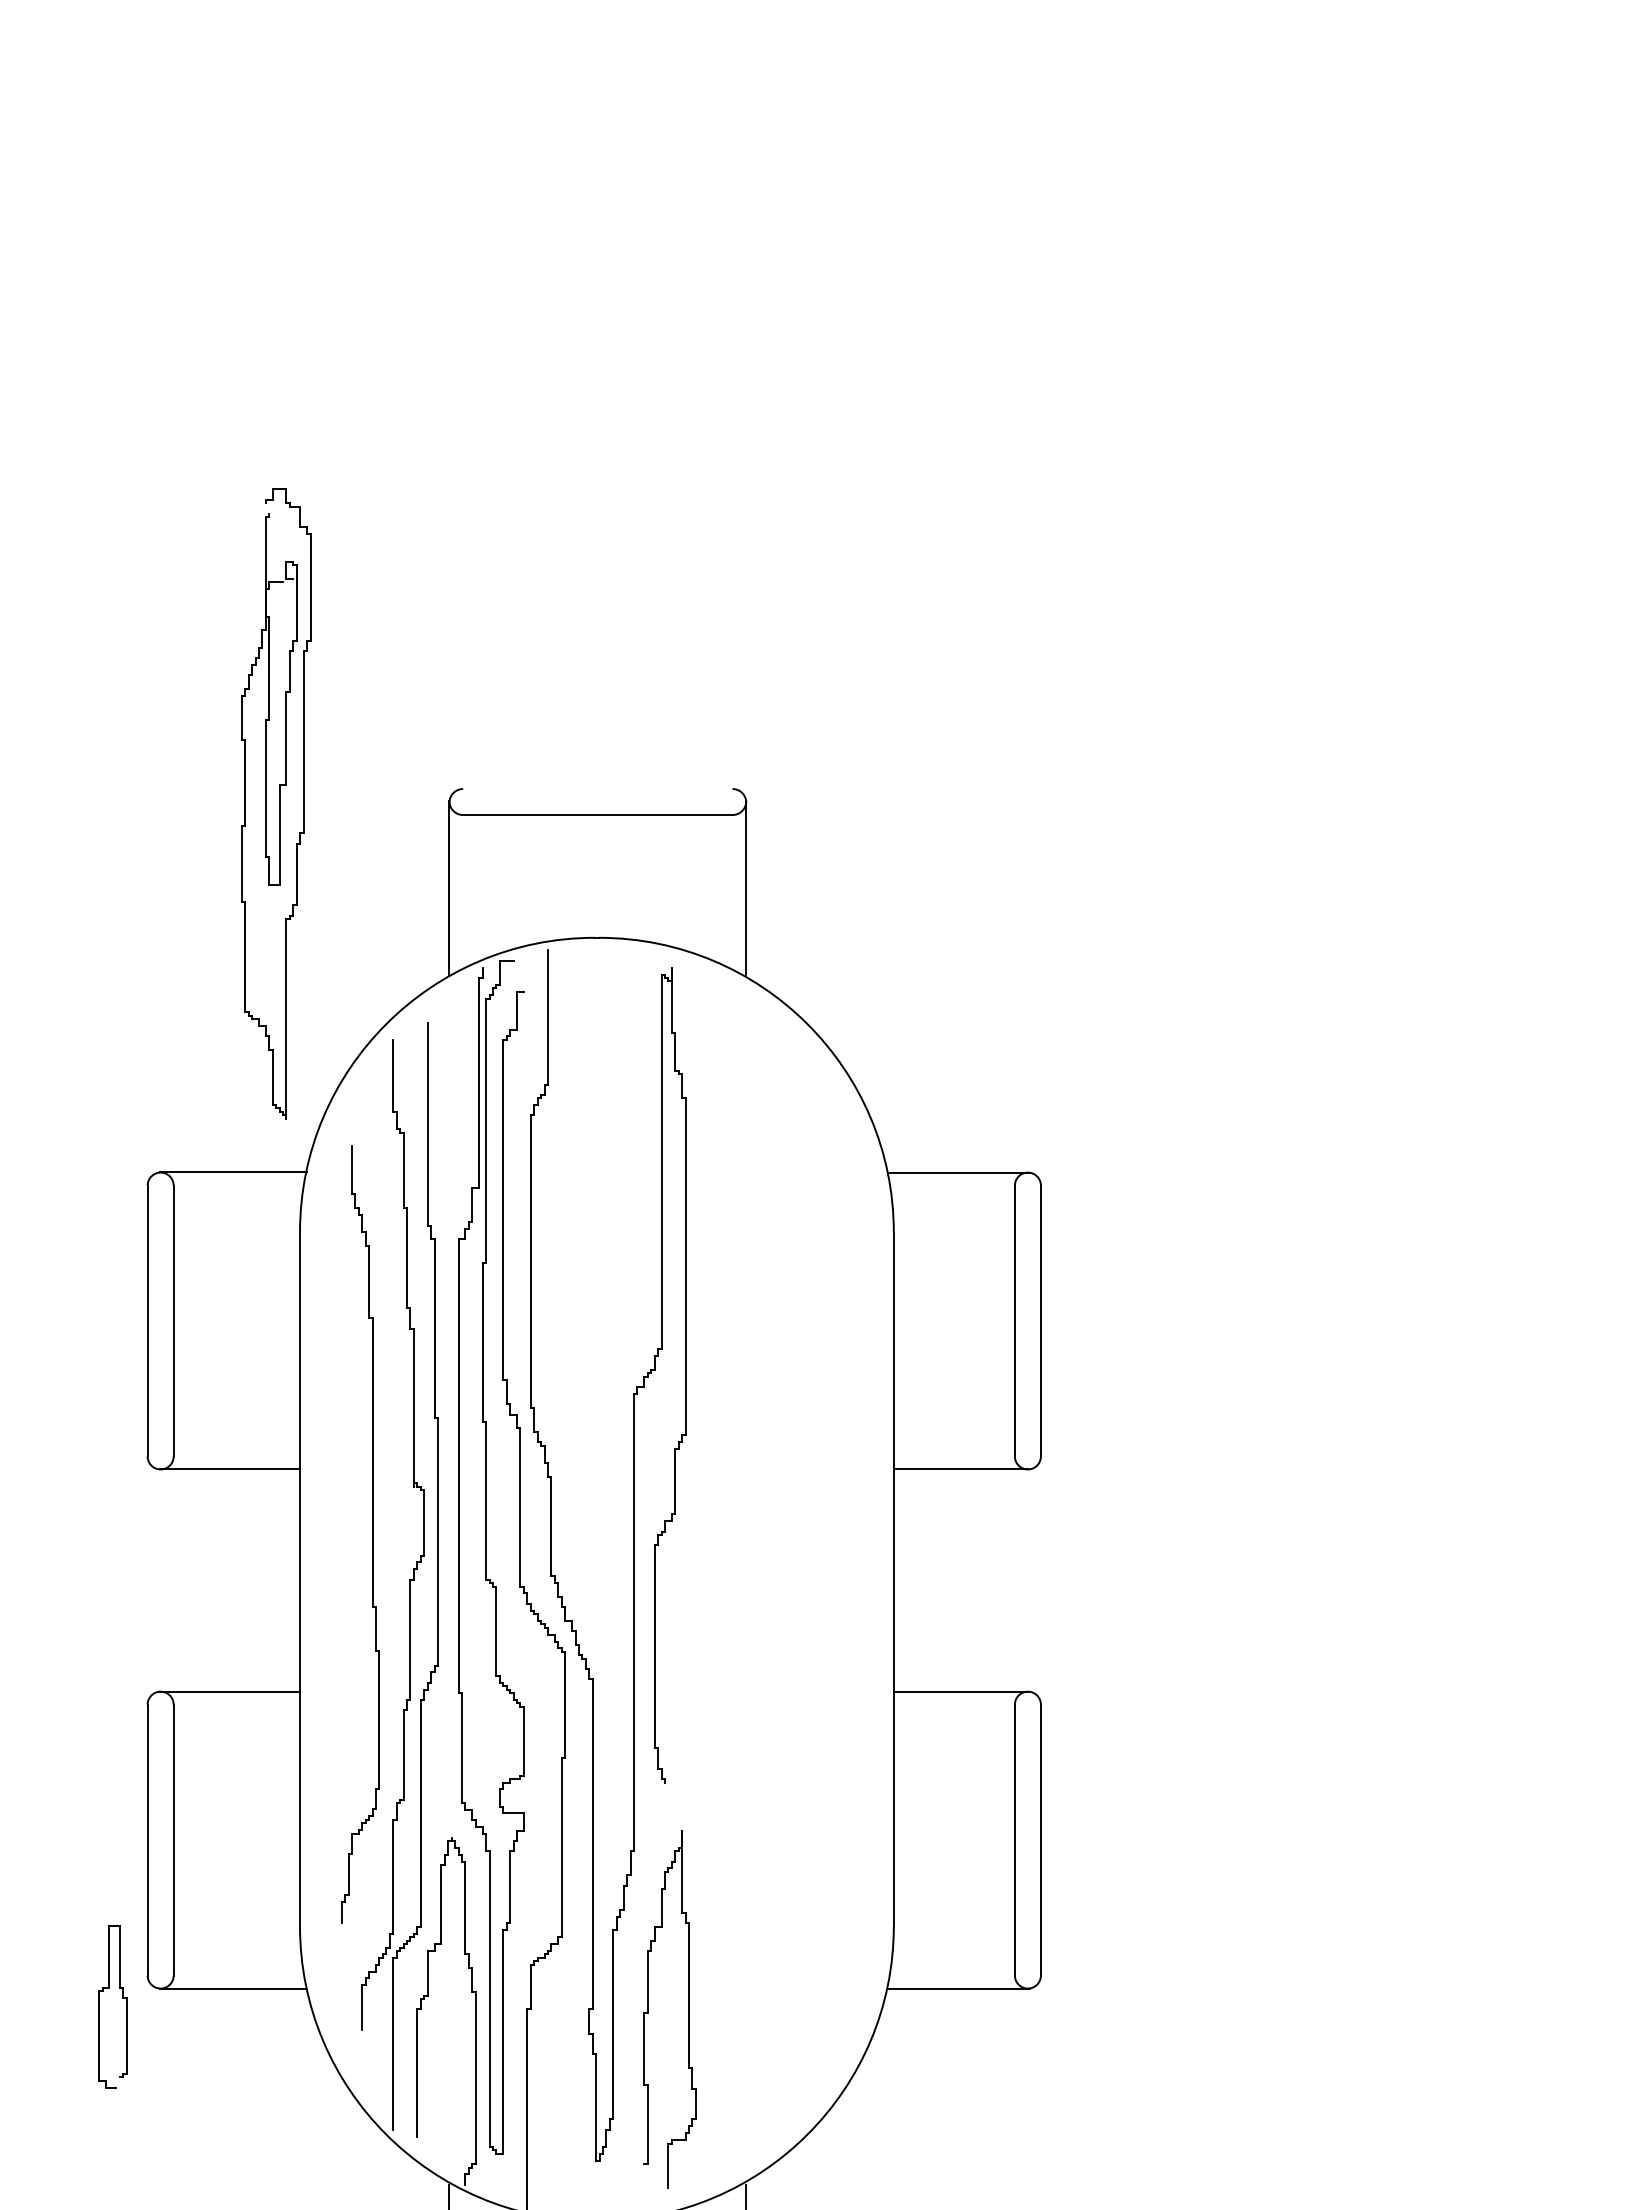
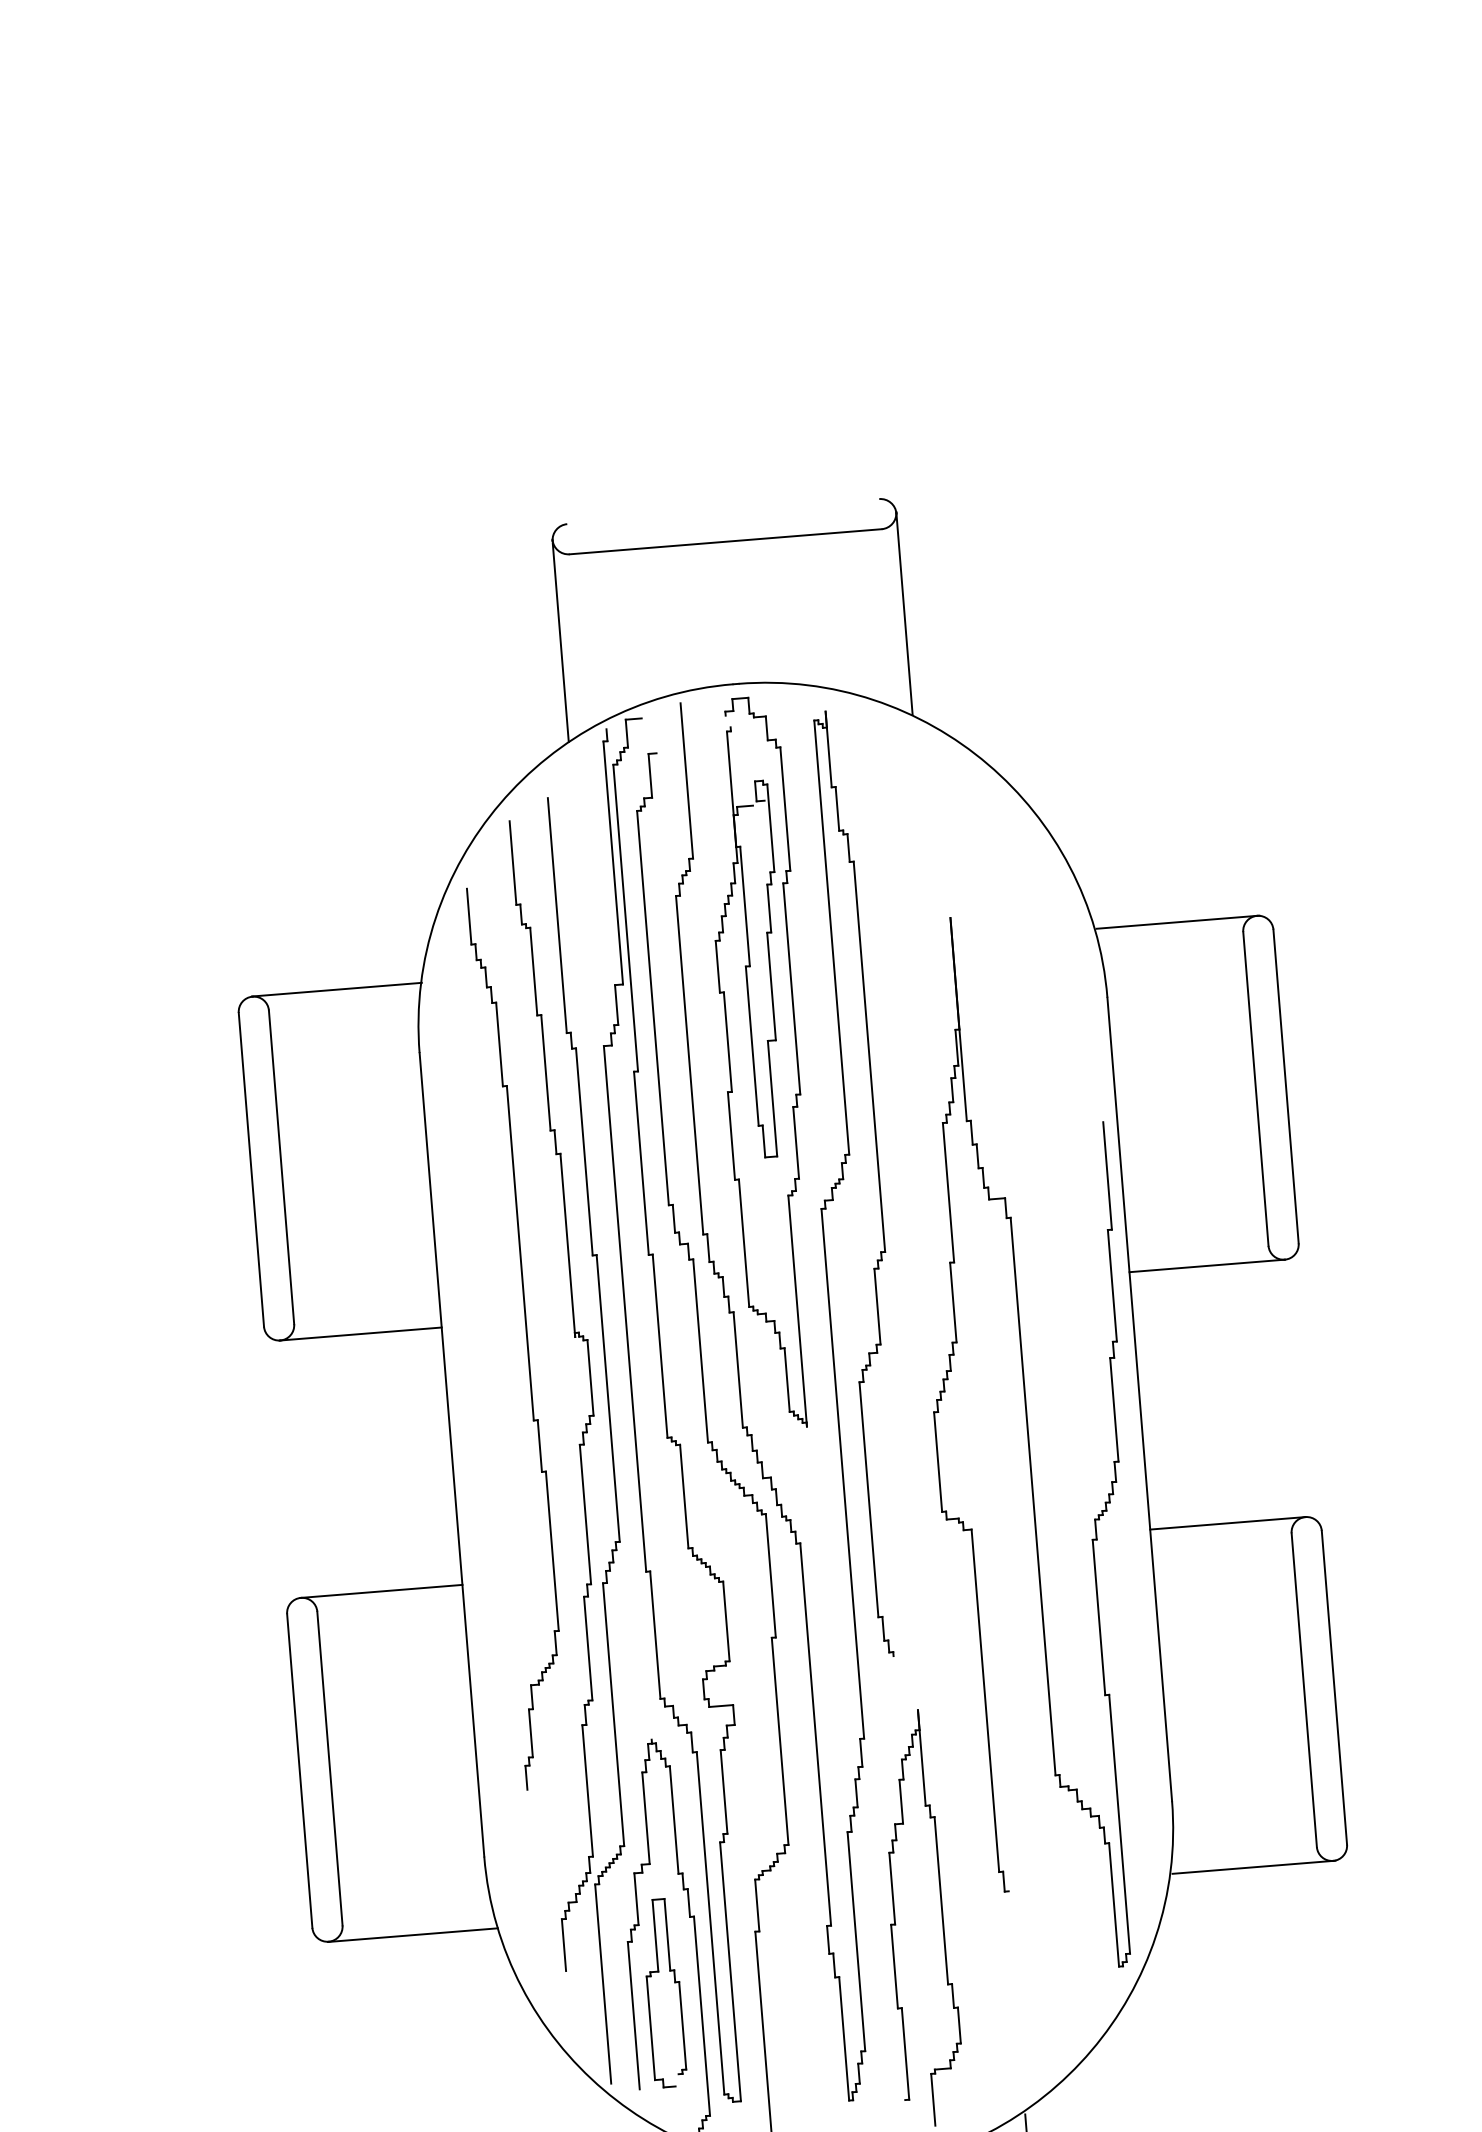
part: (276, 803) -> (766, 1062), moved
part: (372, 1534) -> (526, 1337), moved
part: (799, 1608) -> (1033, 1442), added
part: (122, 1998) -> (674, 1982), moved

